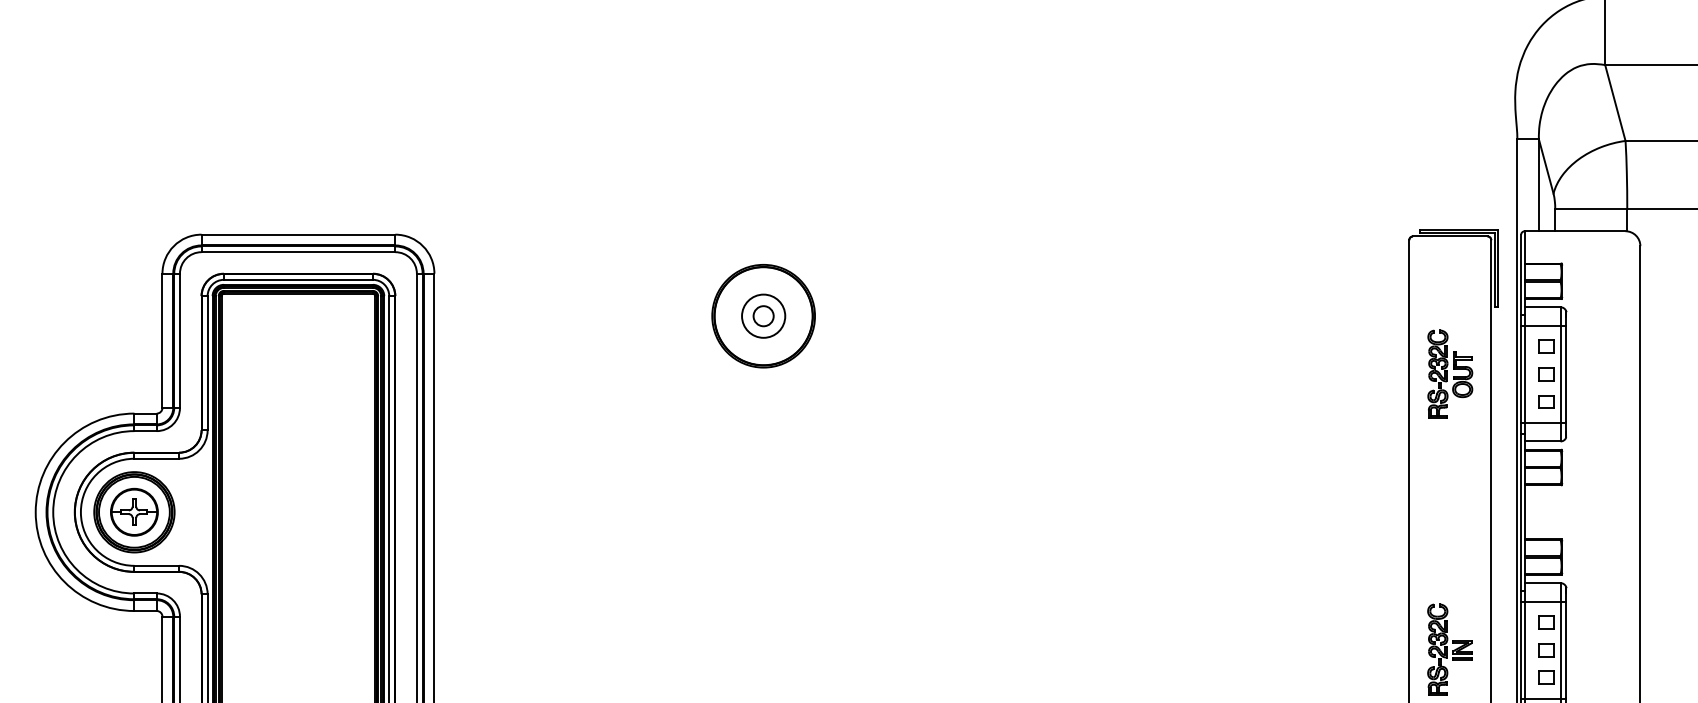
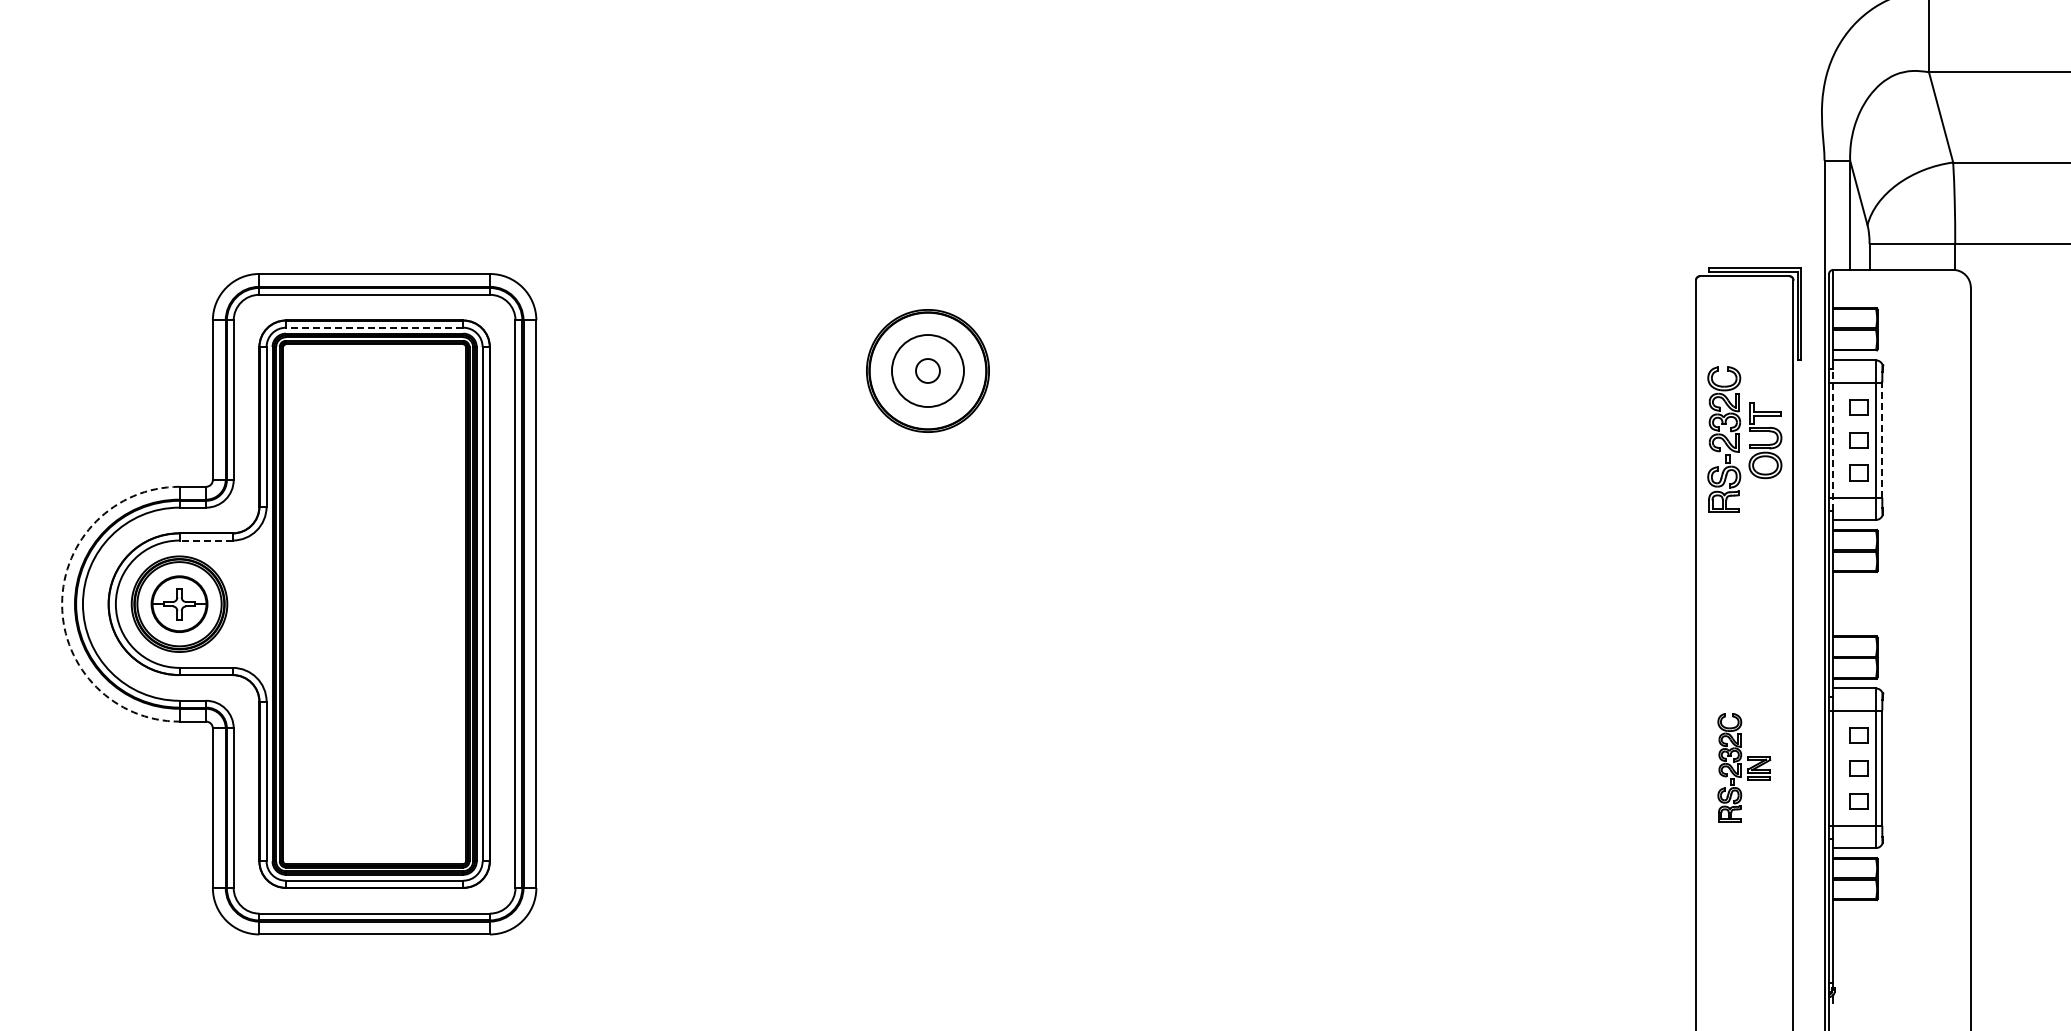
line: (298, 279) -> (374, 327), solid -> dashed
circle: (763, 315) -> (927, 370), size x1.4
part: (1450, 373) -> (1744, 439), size x1.4
line: (1524, 374) -> (1833, 440), solid -> dashed
line: (1566, 374) -> (1882, 440), solid -> dashed
line: (157, 458) -> (206, 540), solid -> dashed
arc: (36, 512) -> (62, 604), solid -> dashed

